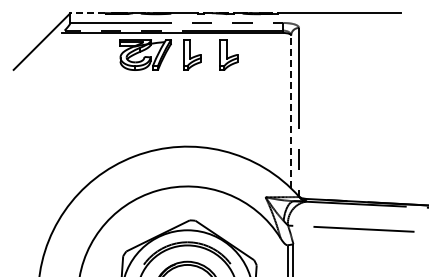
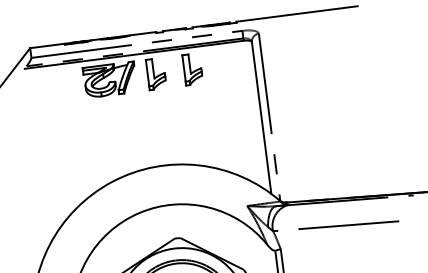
line: (87, 13) -> (47, 46), dashed -> solid
line: (291, 111) -> (261, 117), dashed -> solid

